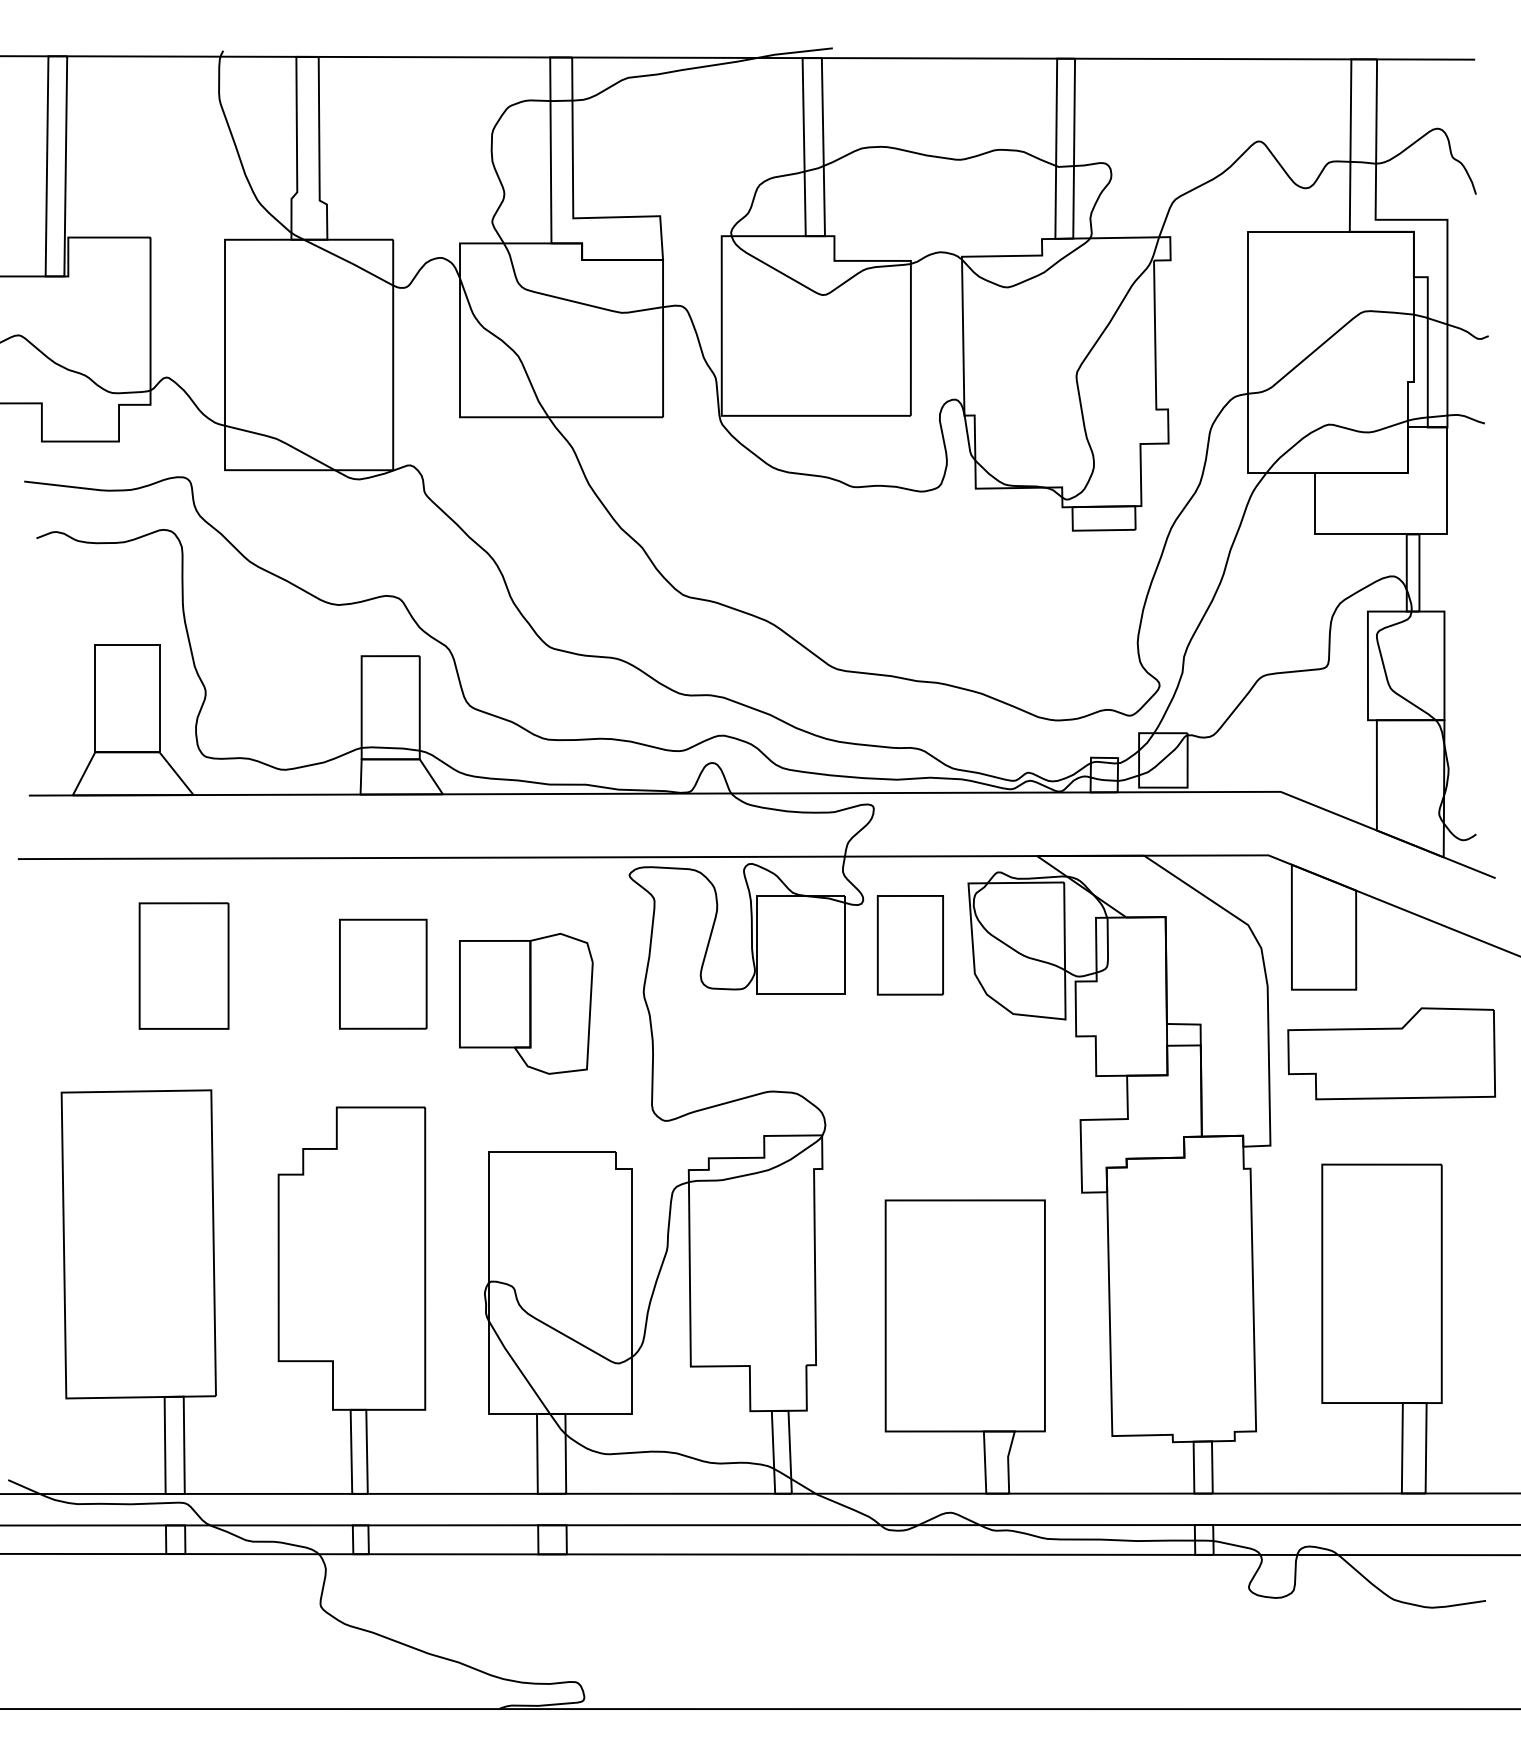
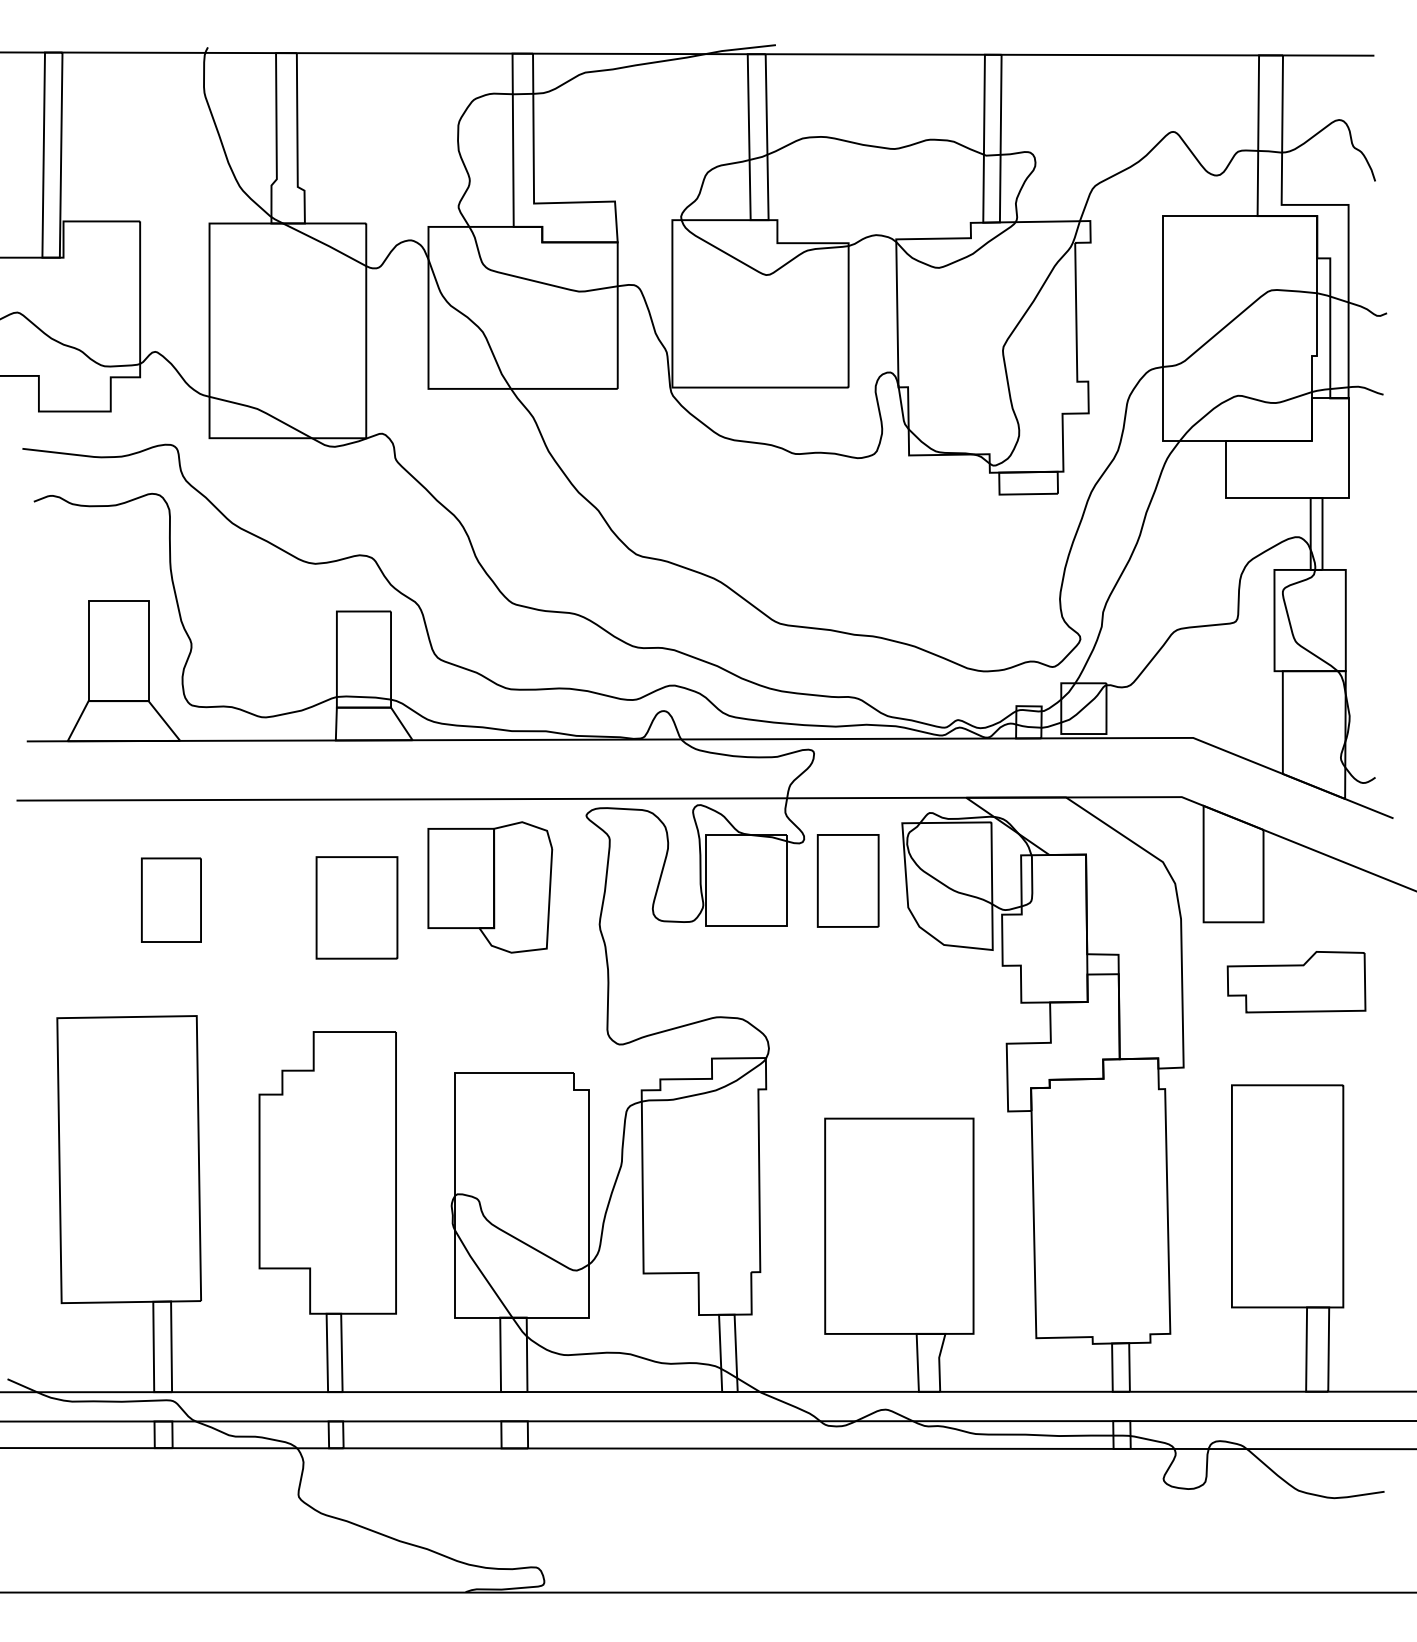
part: (184, 965) -> (171, 899), size x0.71
part: (526, 1003) -> (490, 887), moved
part: (1391, 1054) -> (1296, 982), size x0.71

